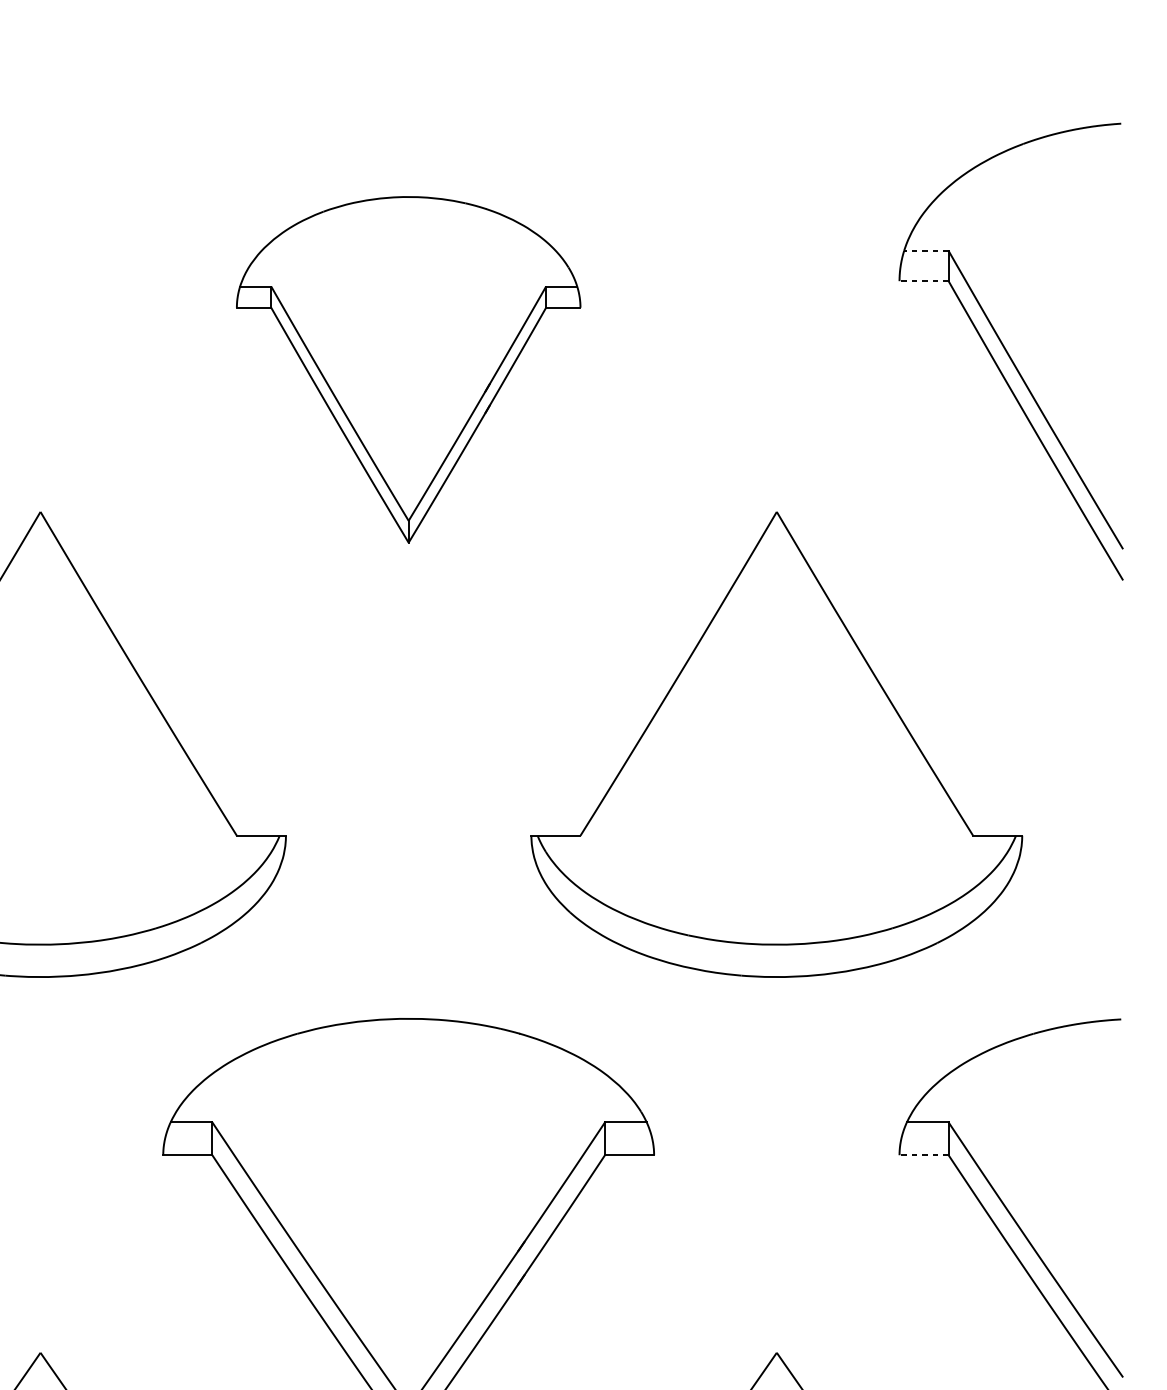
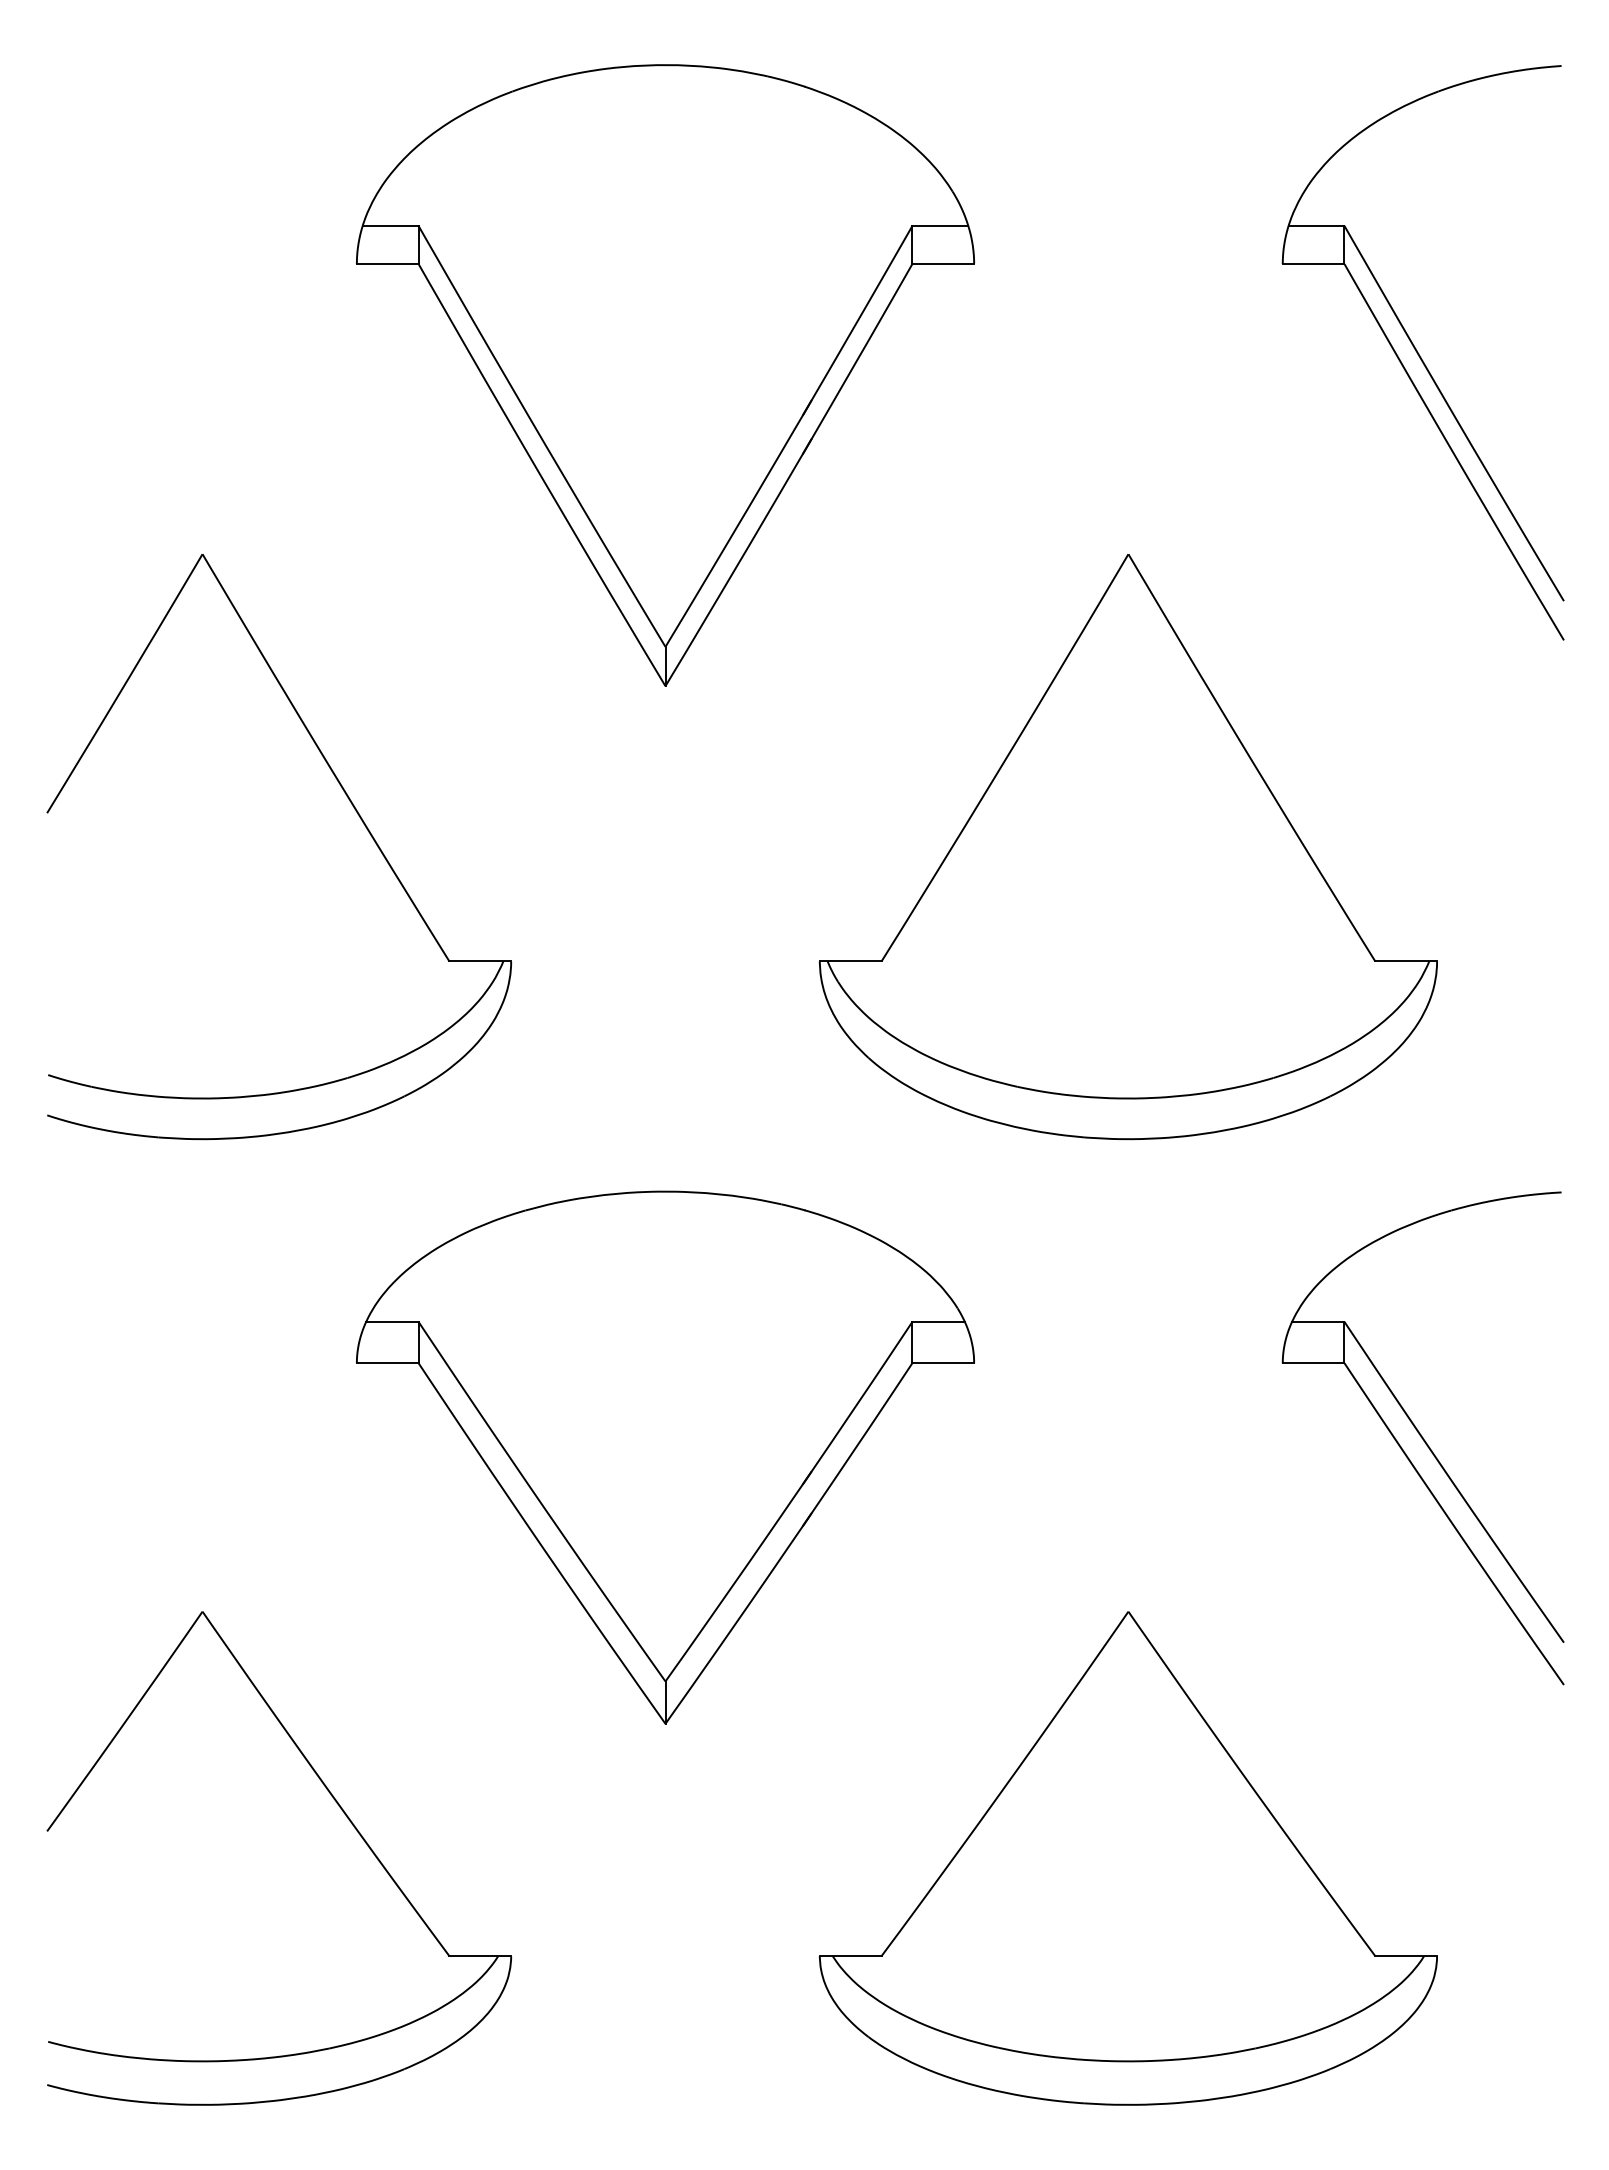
line: (926, 250) -> (1316, 225), dashed -> solid
line: (923, 281) -> (1313, 264), dashed -> solid
part: (408, 369) -> (665, 375), size x1.43
line: (923, 1155) -> (1313, 1363), dashed -> solid

